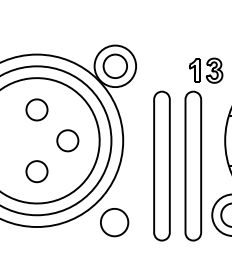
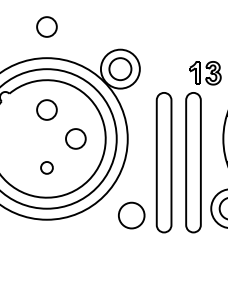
circle: (36, 20) -> (46, 26), added
circle: (36, 171) -> (46, 167), size x0.6
circle: (114, 222) -> (131, 215), moved

